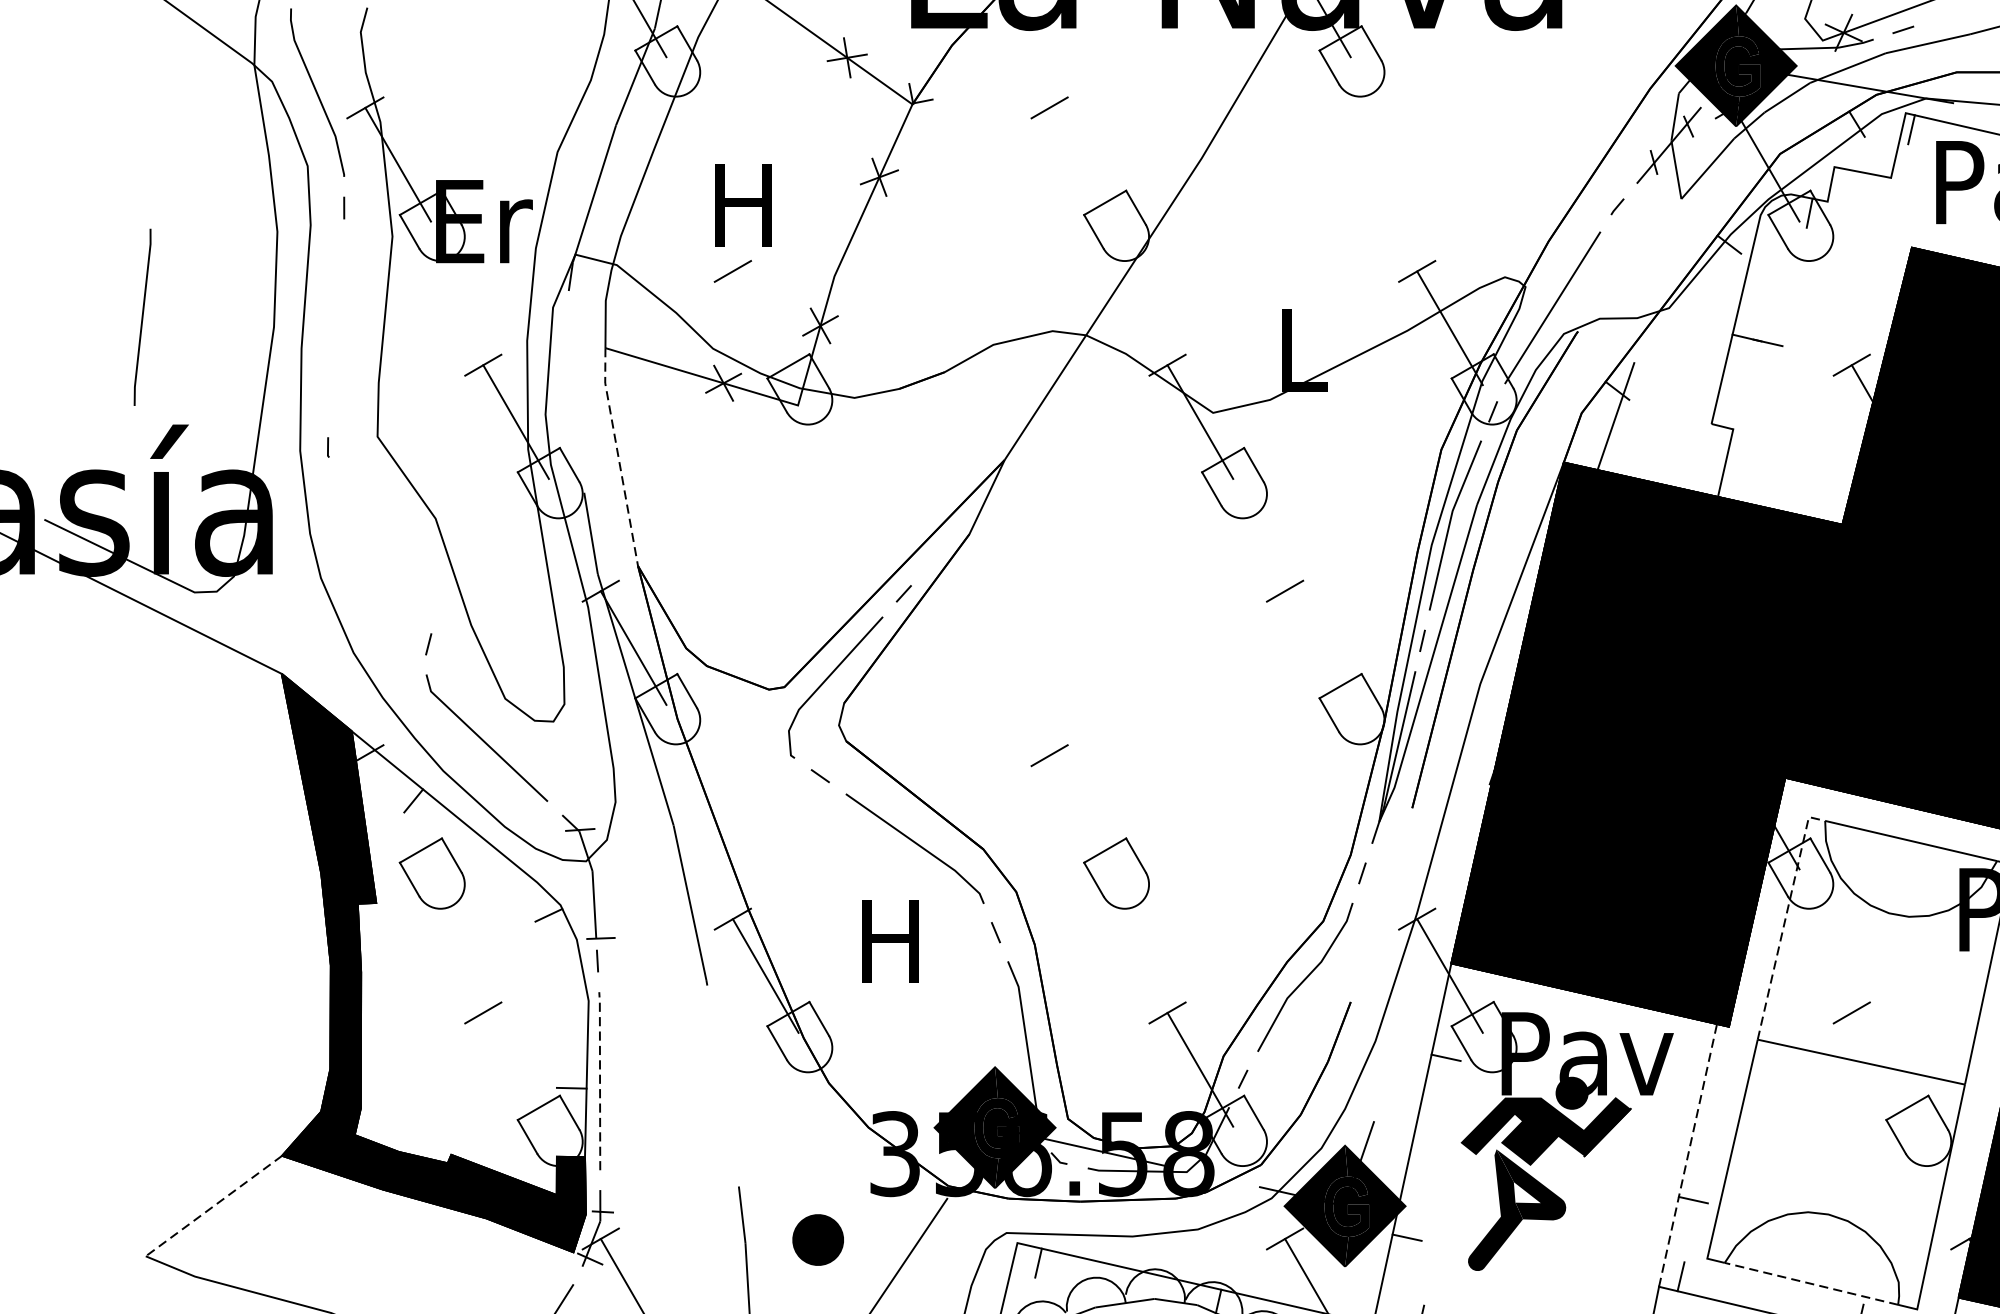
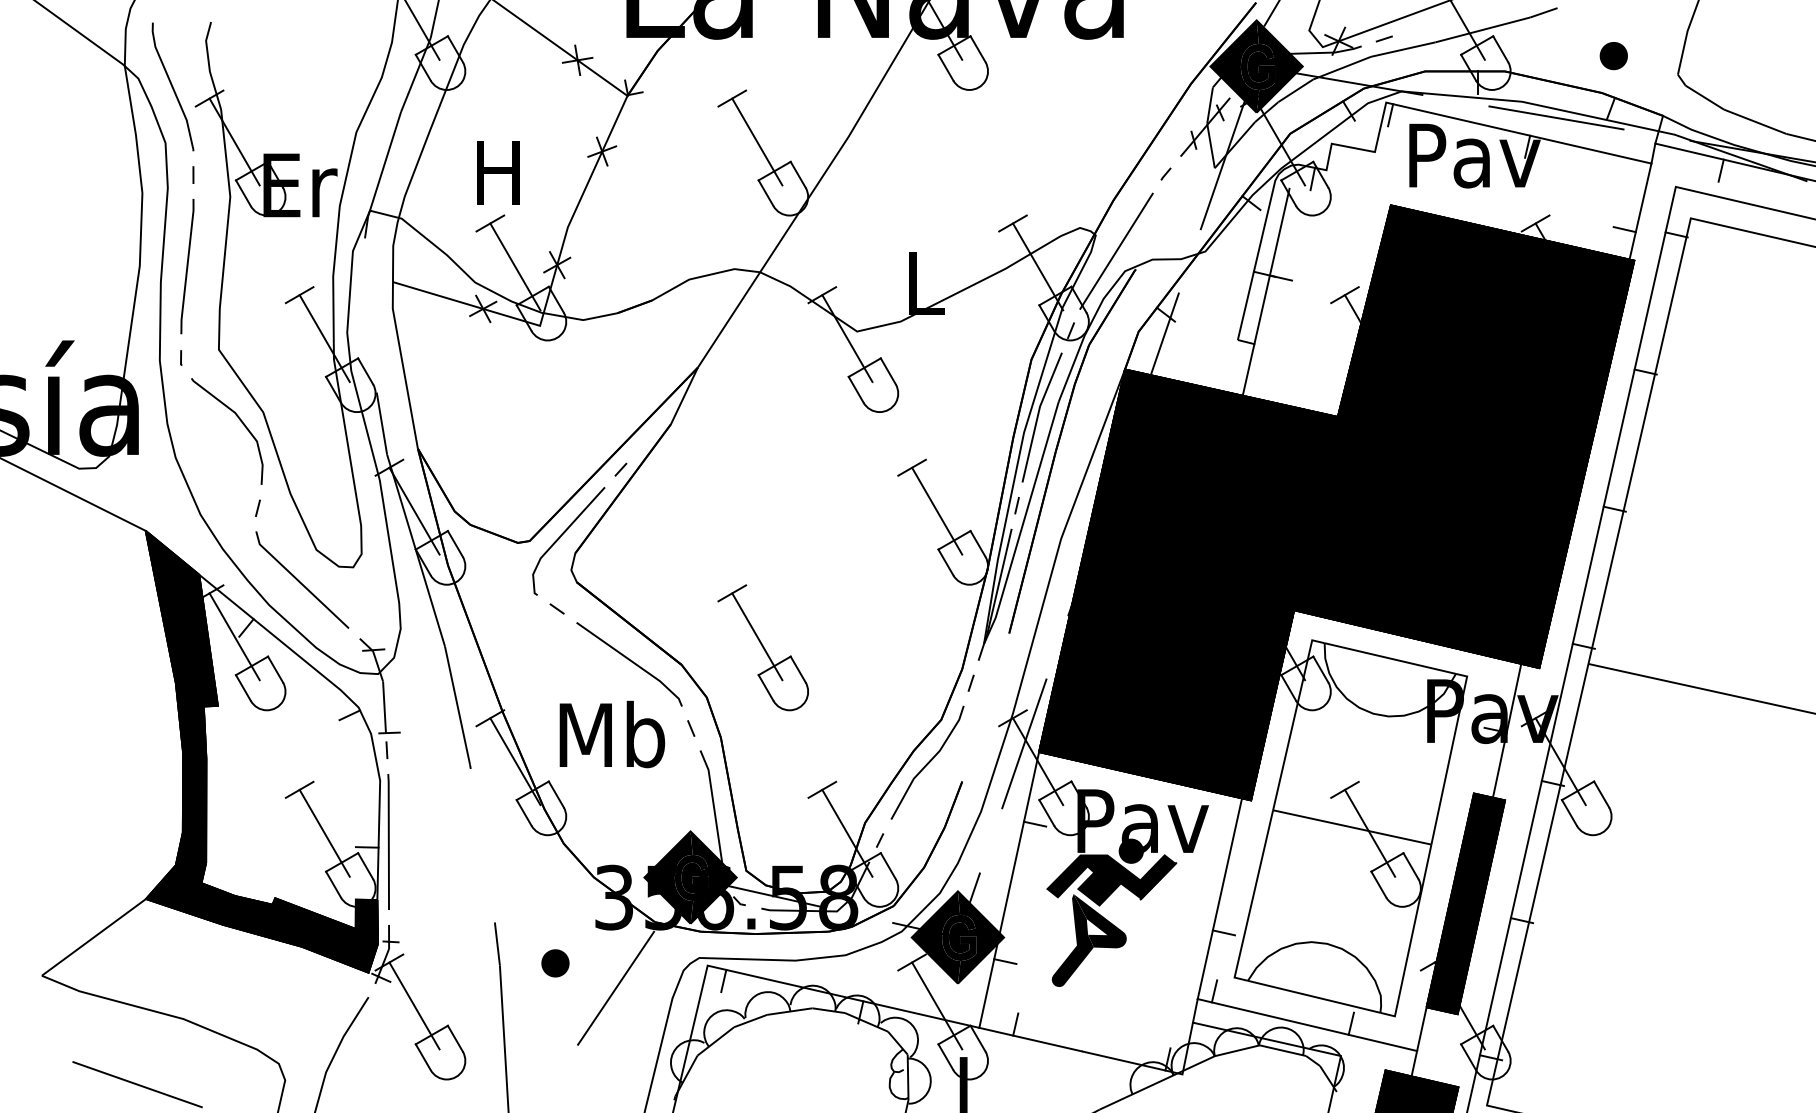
line: (1082, 164) -> (757, 141), added
line: (1691, 194) -> (1222, 164), added
line: (142, 317) -> (187, 266), moved
line: (765, 327) -> (515, 266), added
line: (1755, 327) -> (1271, 266), added
line: (617, 457) -> (402, 365), dashed -> solid
curve: (404, 529) -> (239, 420), added
line: (1318, 647) -> (937, 510), added
line: (397, 812) -> (234, 636), added
line: (1082, 812) -> (757, 636), added
line: (1785, 919) -> (1294, 718), dashed -> solid
text: (892, 940) -> (612, 734), H -> Mb
line: (1432, 952) -> (1024, 743), added
line: (515, 1068) -> (324, 832), added
line: (1883, 1068) -> (1369, 832), added
line: (599, 1080) -> (388, 841), dashed -> solid
line: (1687, 1155) -> (1219, 898), dashed -> solid
line: (213, 1206) -> (93, 937), dashed -> solid
part: (818, 1240) -> (555, 963), size x0.71
line: (1810, 1283) -> (1313, 996), dashed -> solid

